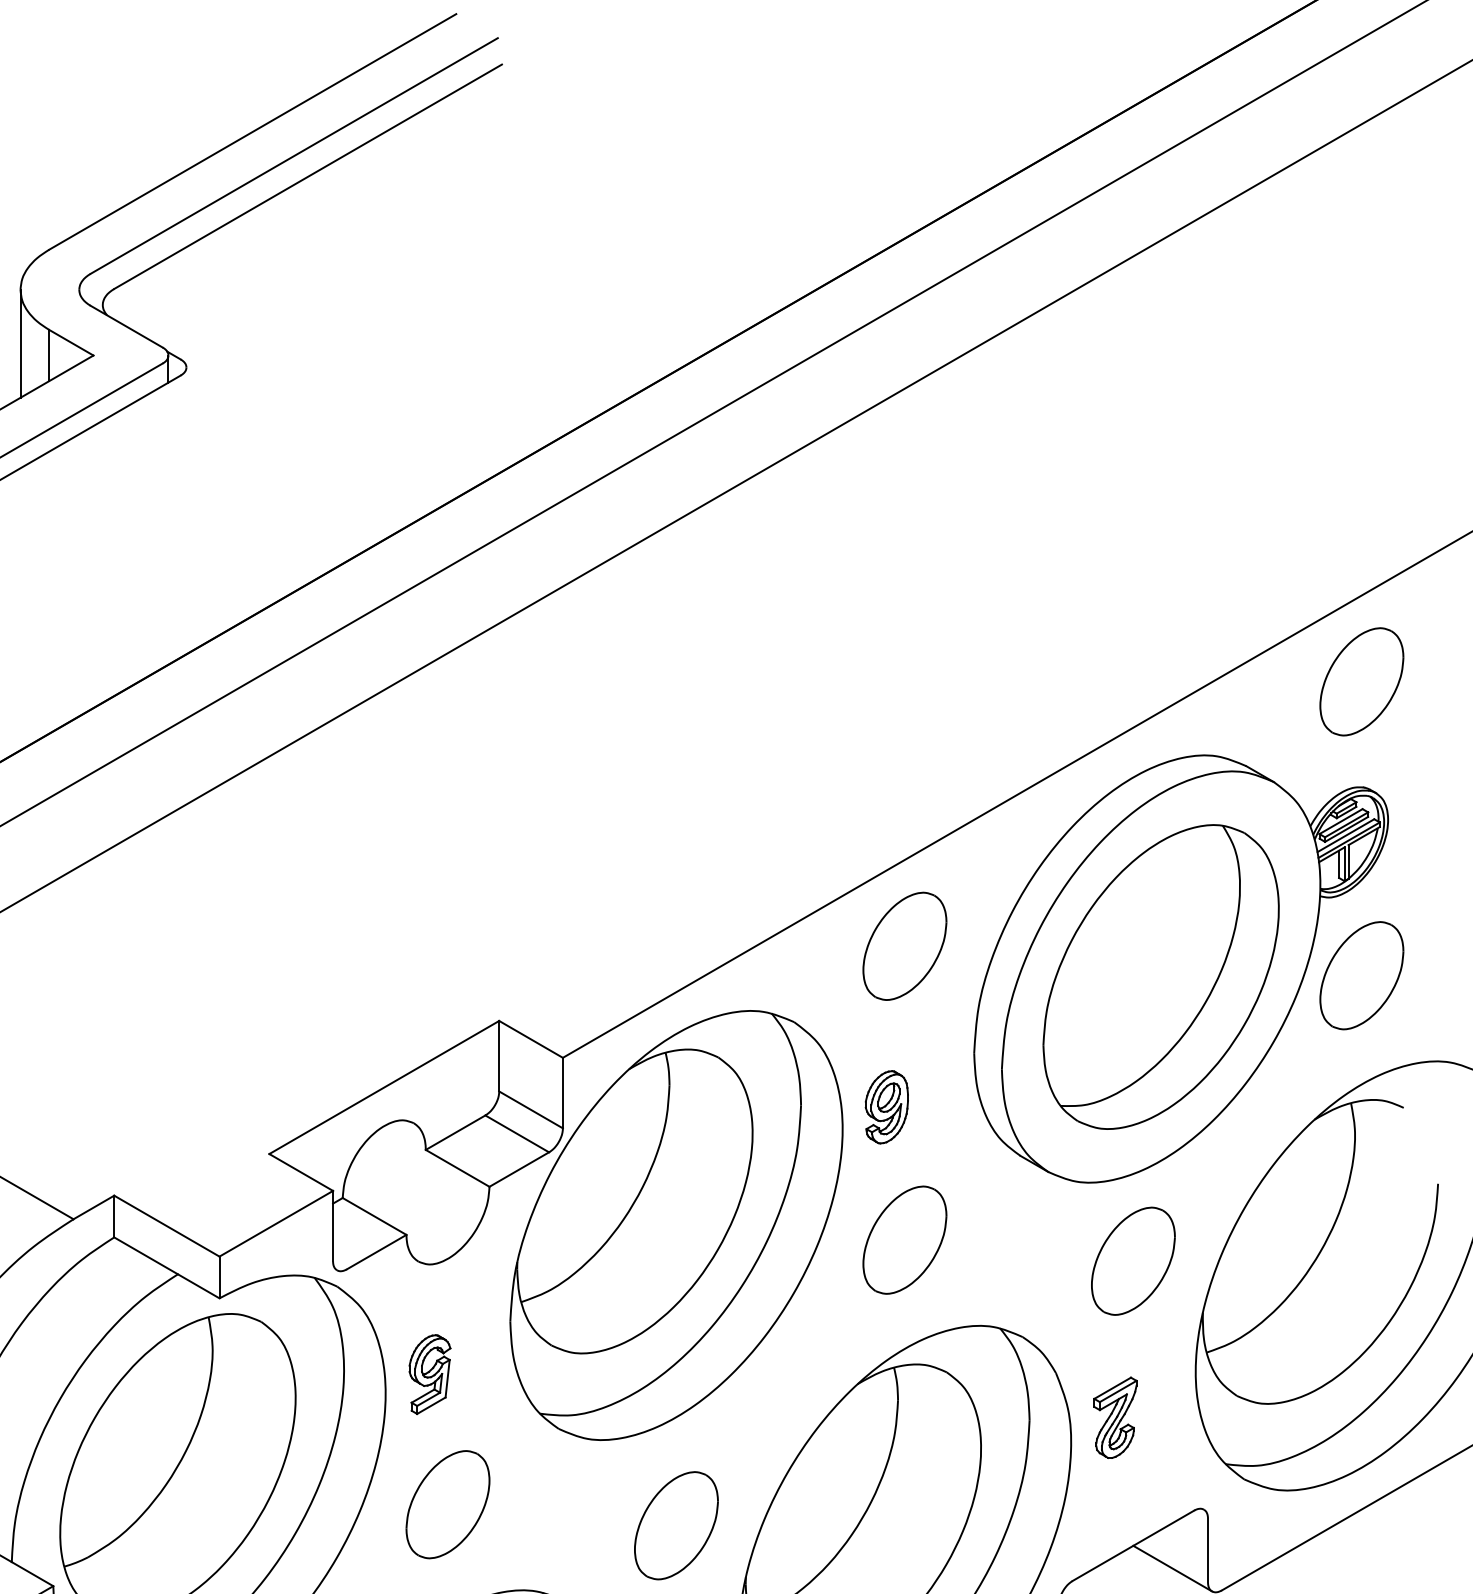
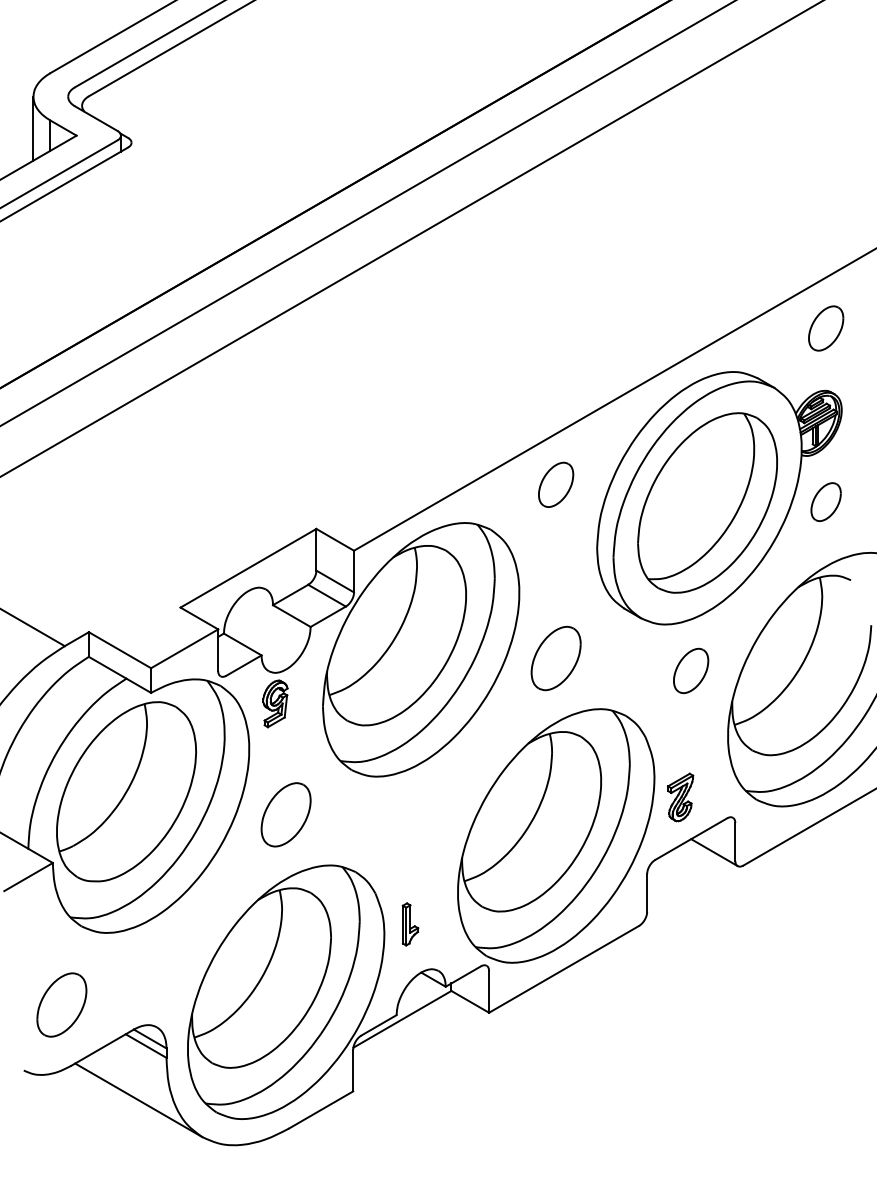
part: (1360, 681) -> (825, 328), size x0.7
part: (903, 945) -> (555, 484), size x0.7
part: (1360, 974) -> (825, 501), size x0.6
part: (886, 1106) -> (545, 579), removed
part: (1132, 1260) -> (690, 670), size x0.7
part: (430, 1373) -> (275, 703), moved
part: (1115, 1417) -> (680, 797), moved
part: (675, 1524) -> (420, 826), removed

